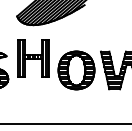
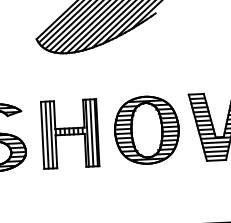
part: (33, 58) -> (70, 134), moved

